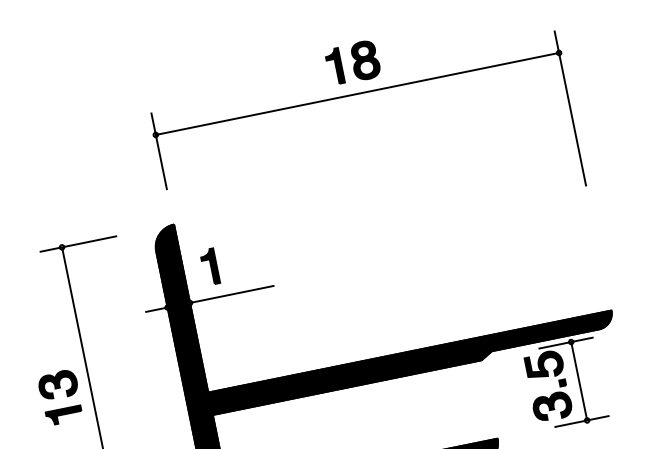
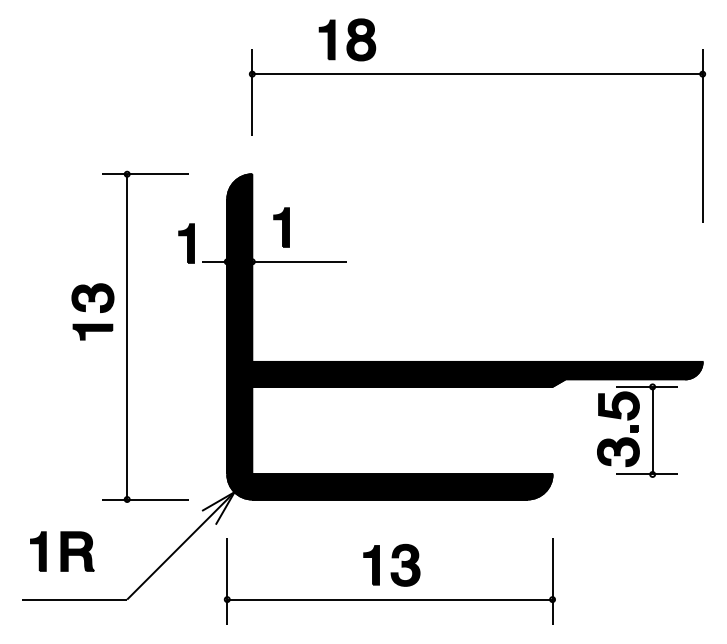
part: (352, 62) -> (347, 39), moved
part: (127, 298) -> (186, 243), added
part: (53, 398) -> (85, 311), moved

